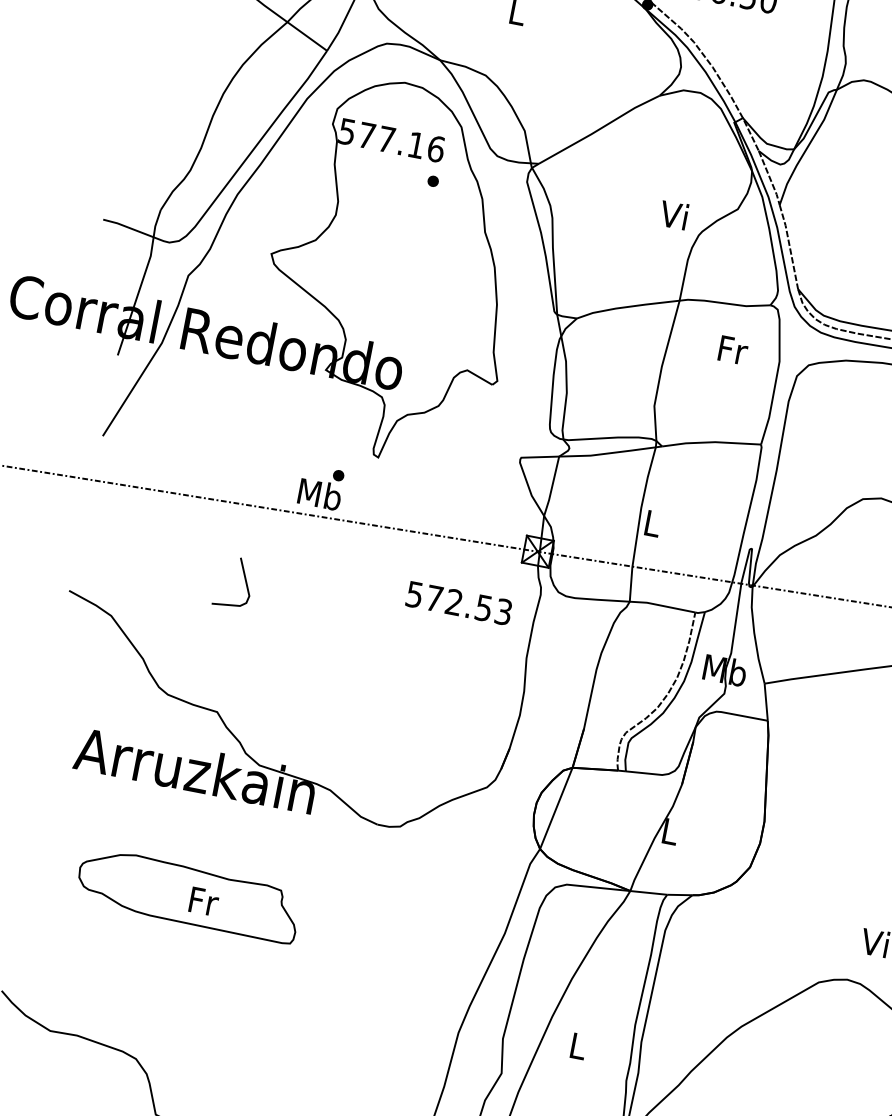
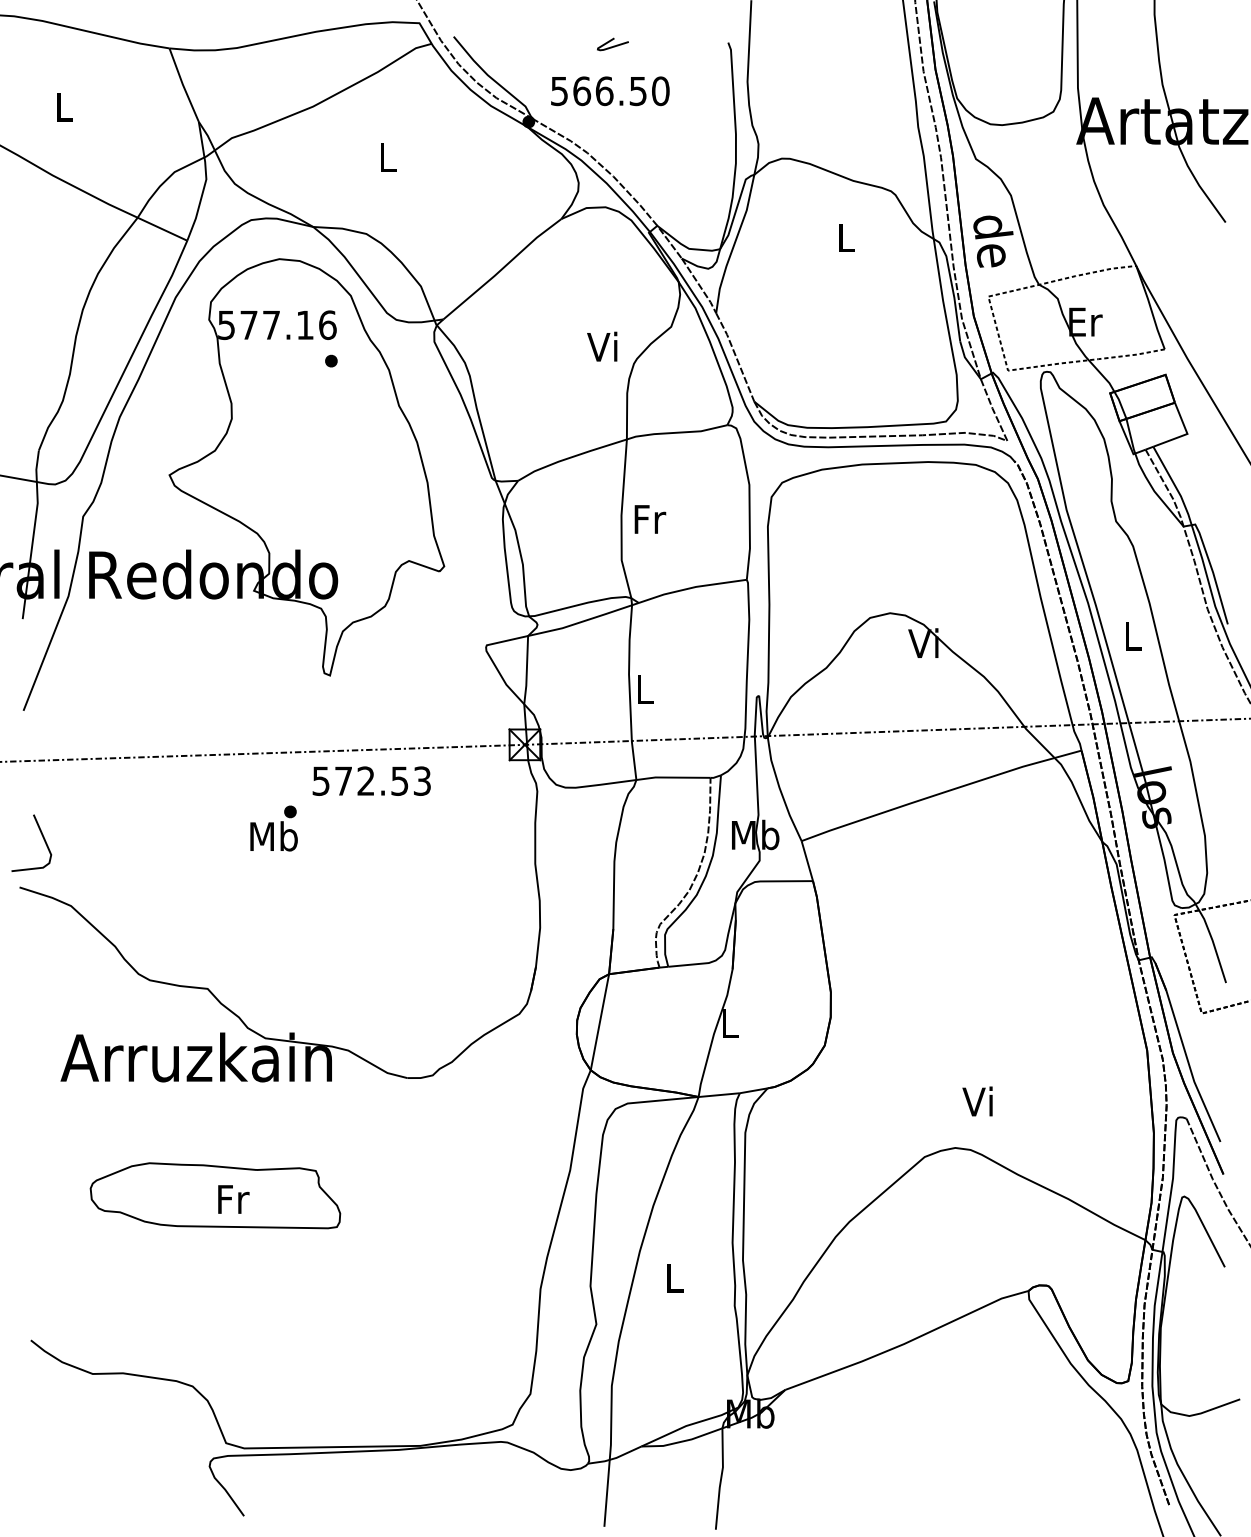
text: (733, 350) -> (650, 519), moved
text: (320, 487) -> (273, 828), moved
line: (244, 579) -> (42, 837), moved
text: (459, 602) -> (371, 780), moved

